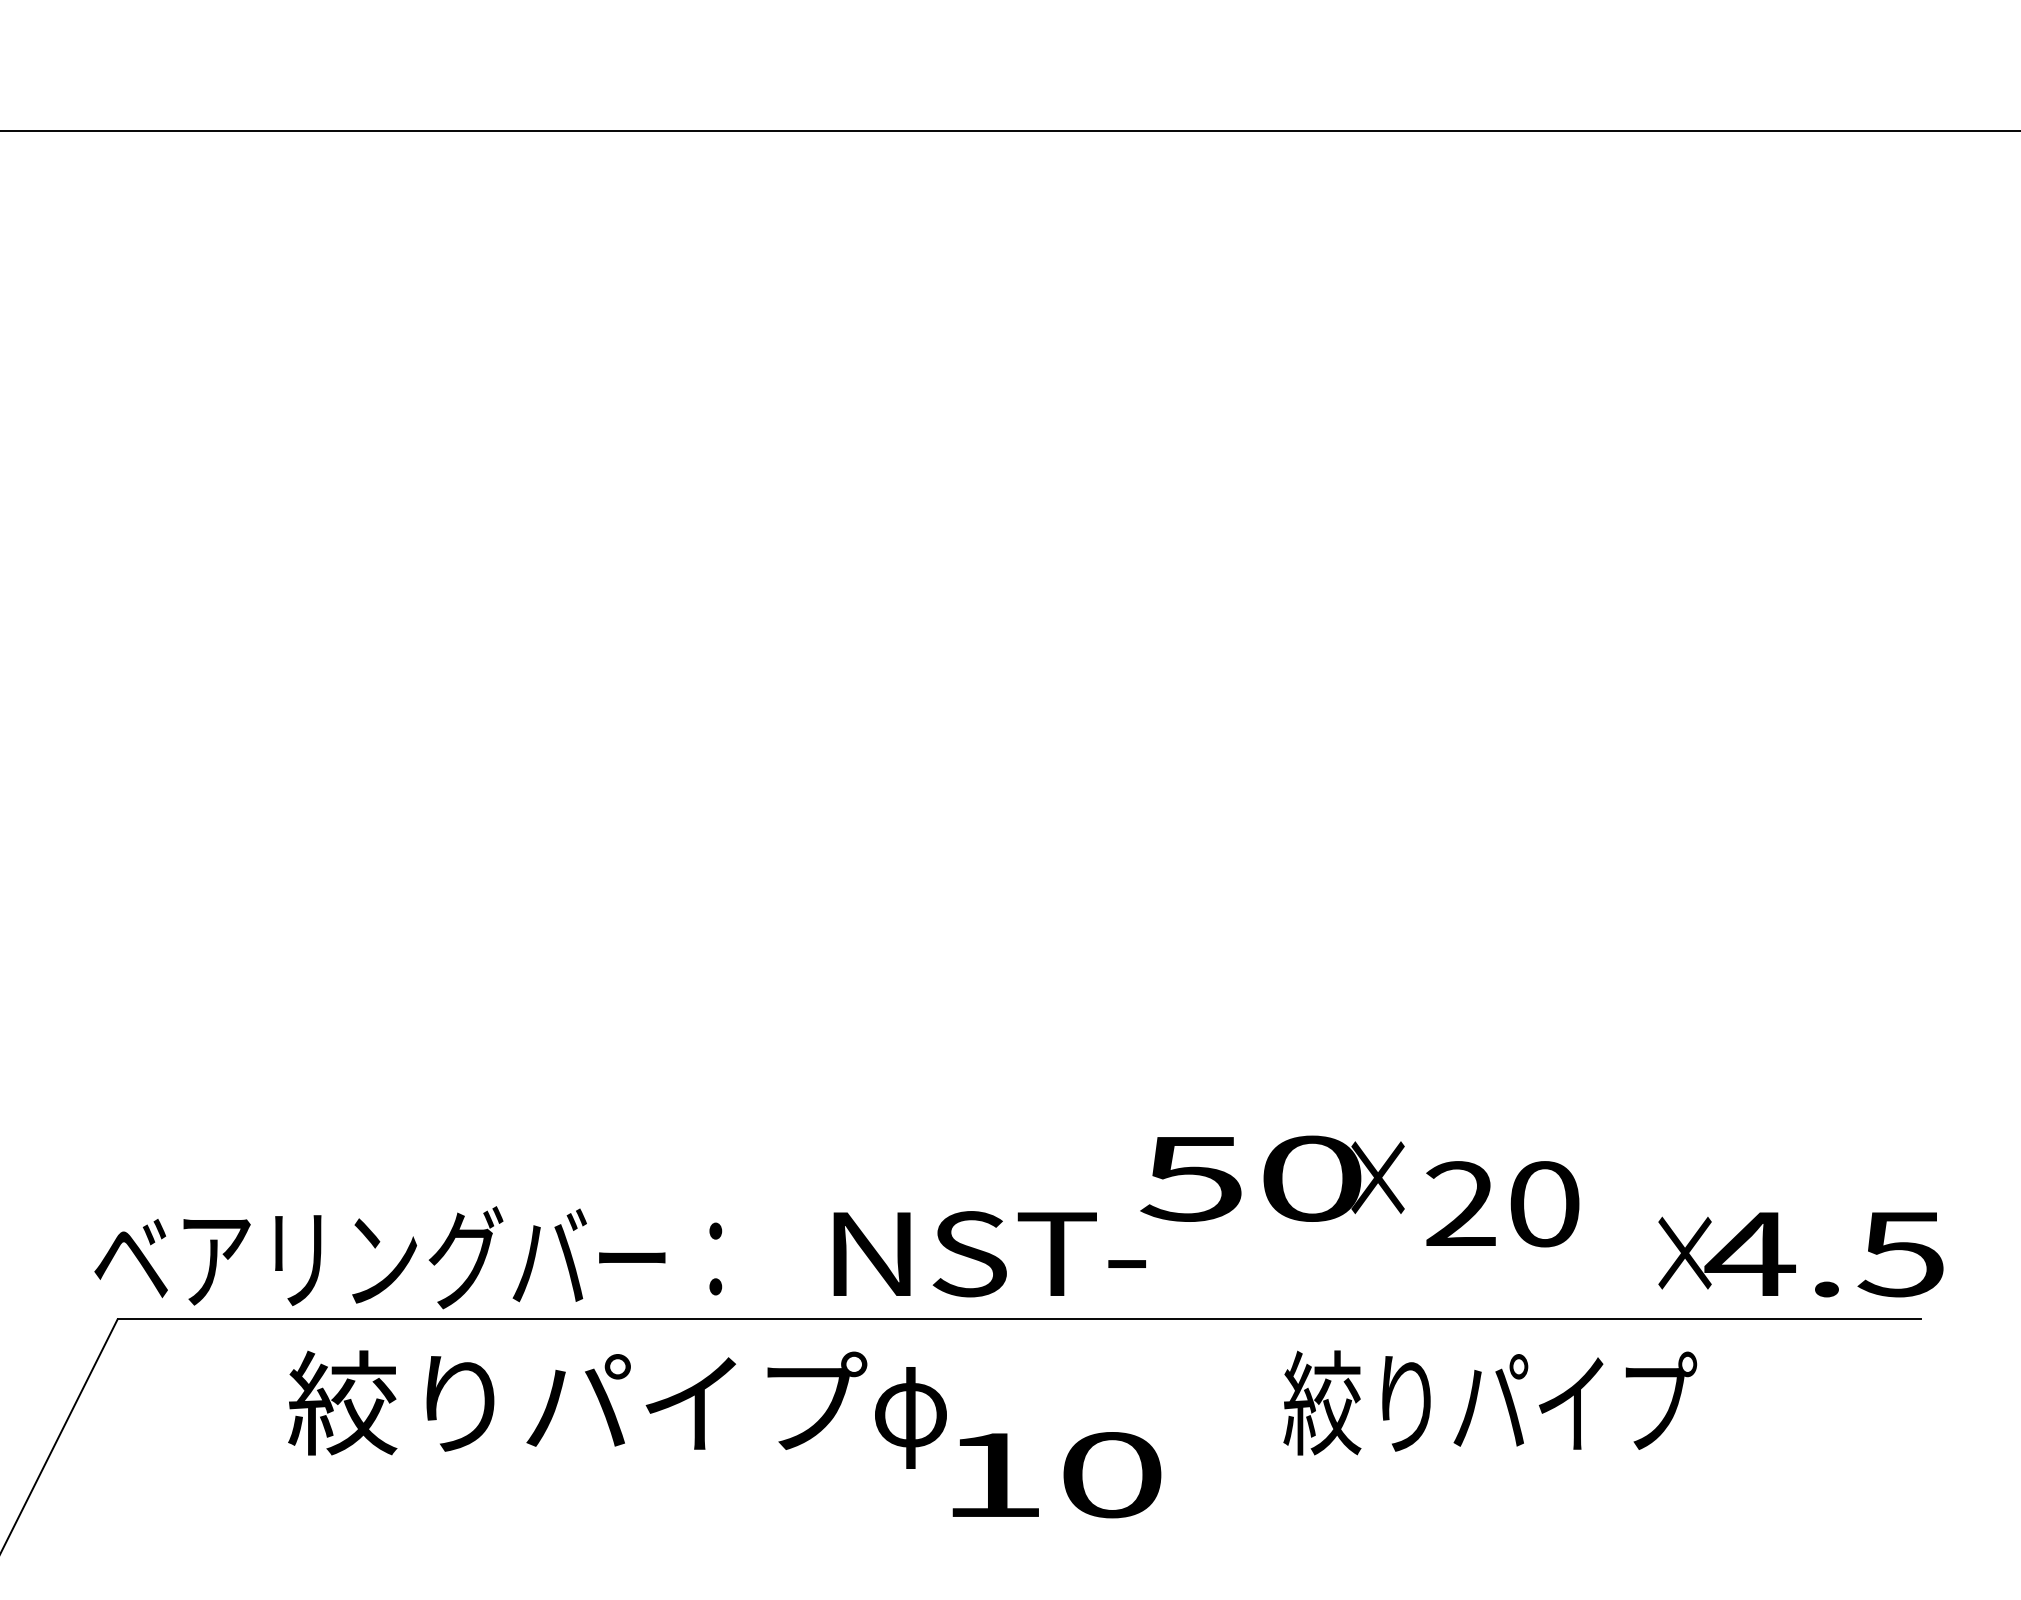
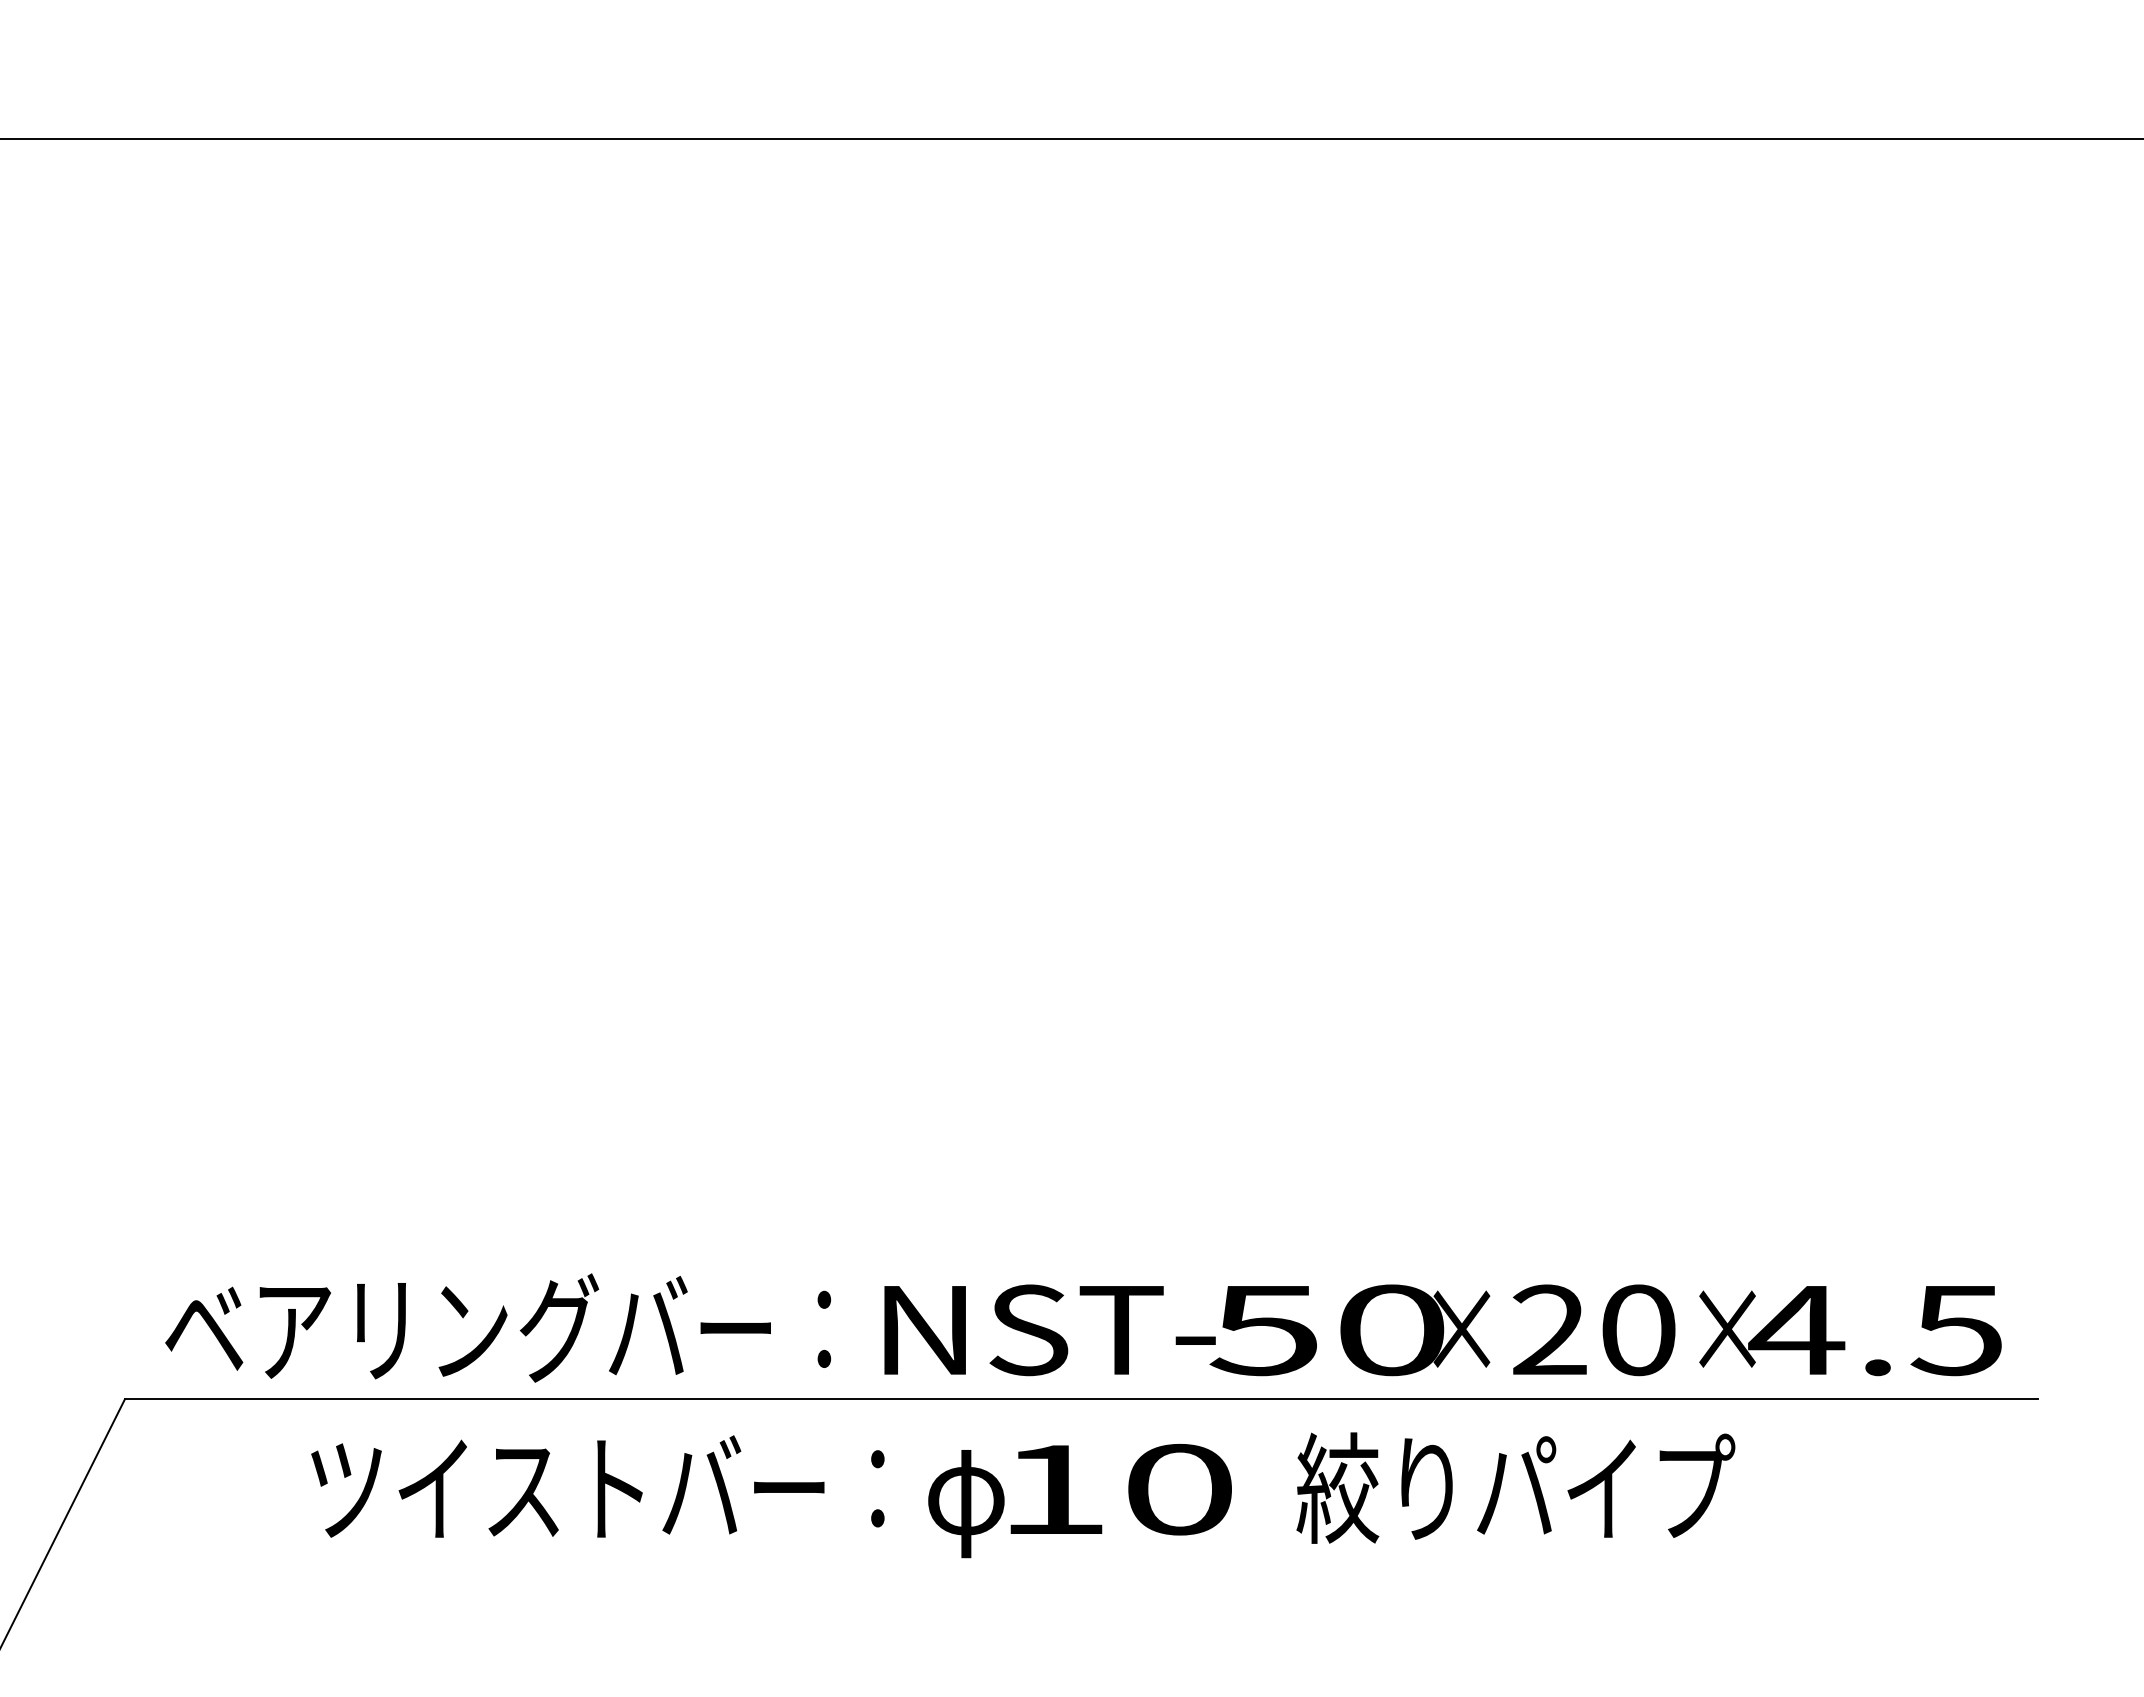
text: (1272, 1178) -> (1349, 1330), moved
text: (1503, 1204) -> (1594, 1330), moved
text: (1800, 1255) -> (1850, 1331), moved
text: (408, 1257) -> (498, 1327), moved
text: (577, 1402) -> (612, 1487), 絞りパイプ -> ツイストバー：
text: (1489, 1402) -> (1515, 1487), moved
text: (1056, 1474) -> (1120, 1489), moved

